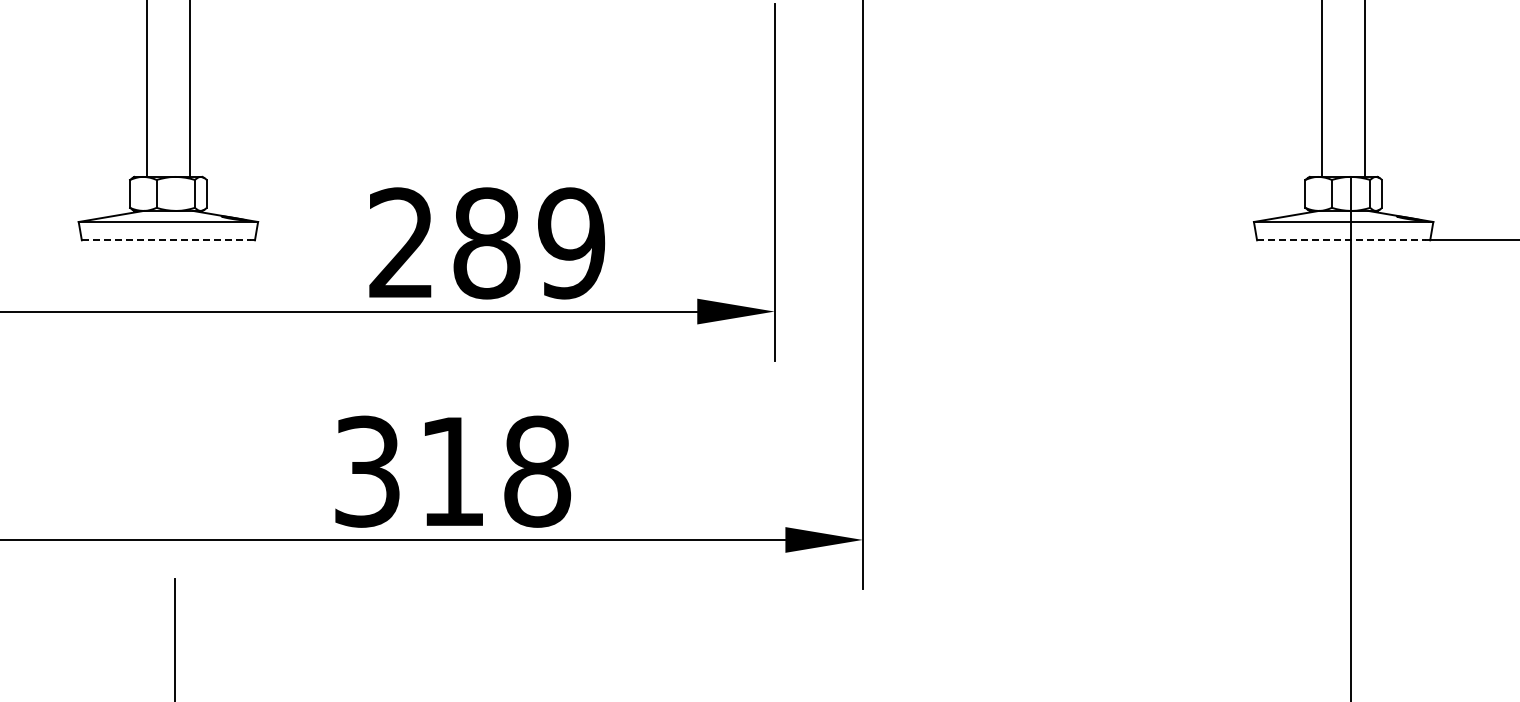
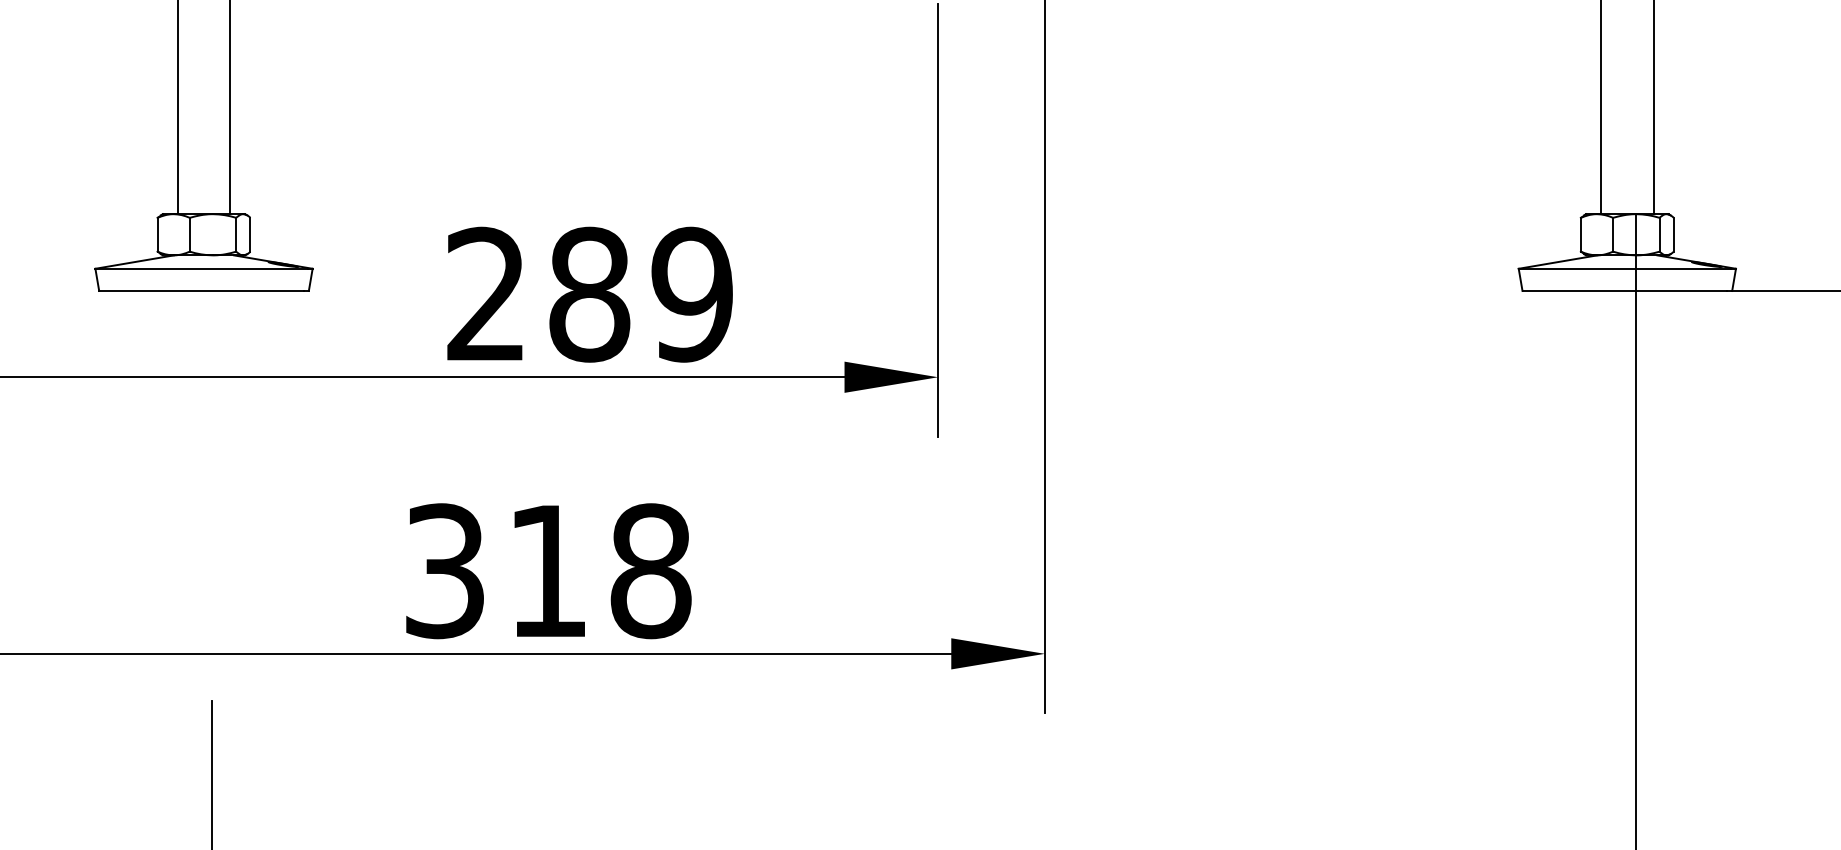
line: (166, 240) -> (201, 291), dashed -> solid
line: (1341, 240) -> (1624, 291), dashed -> solid

